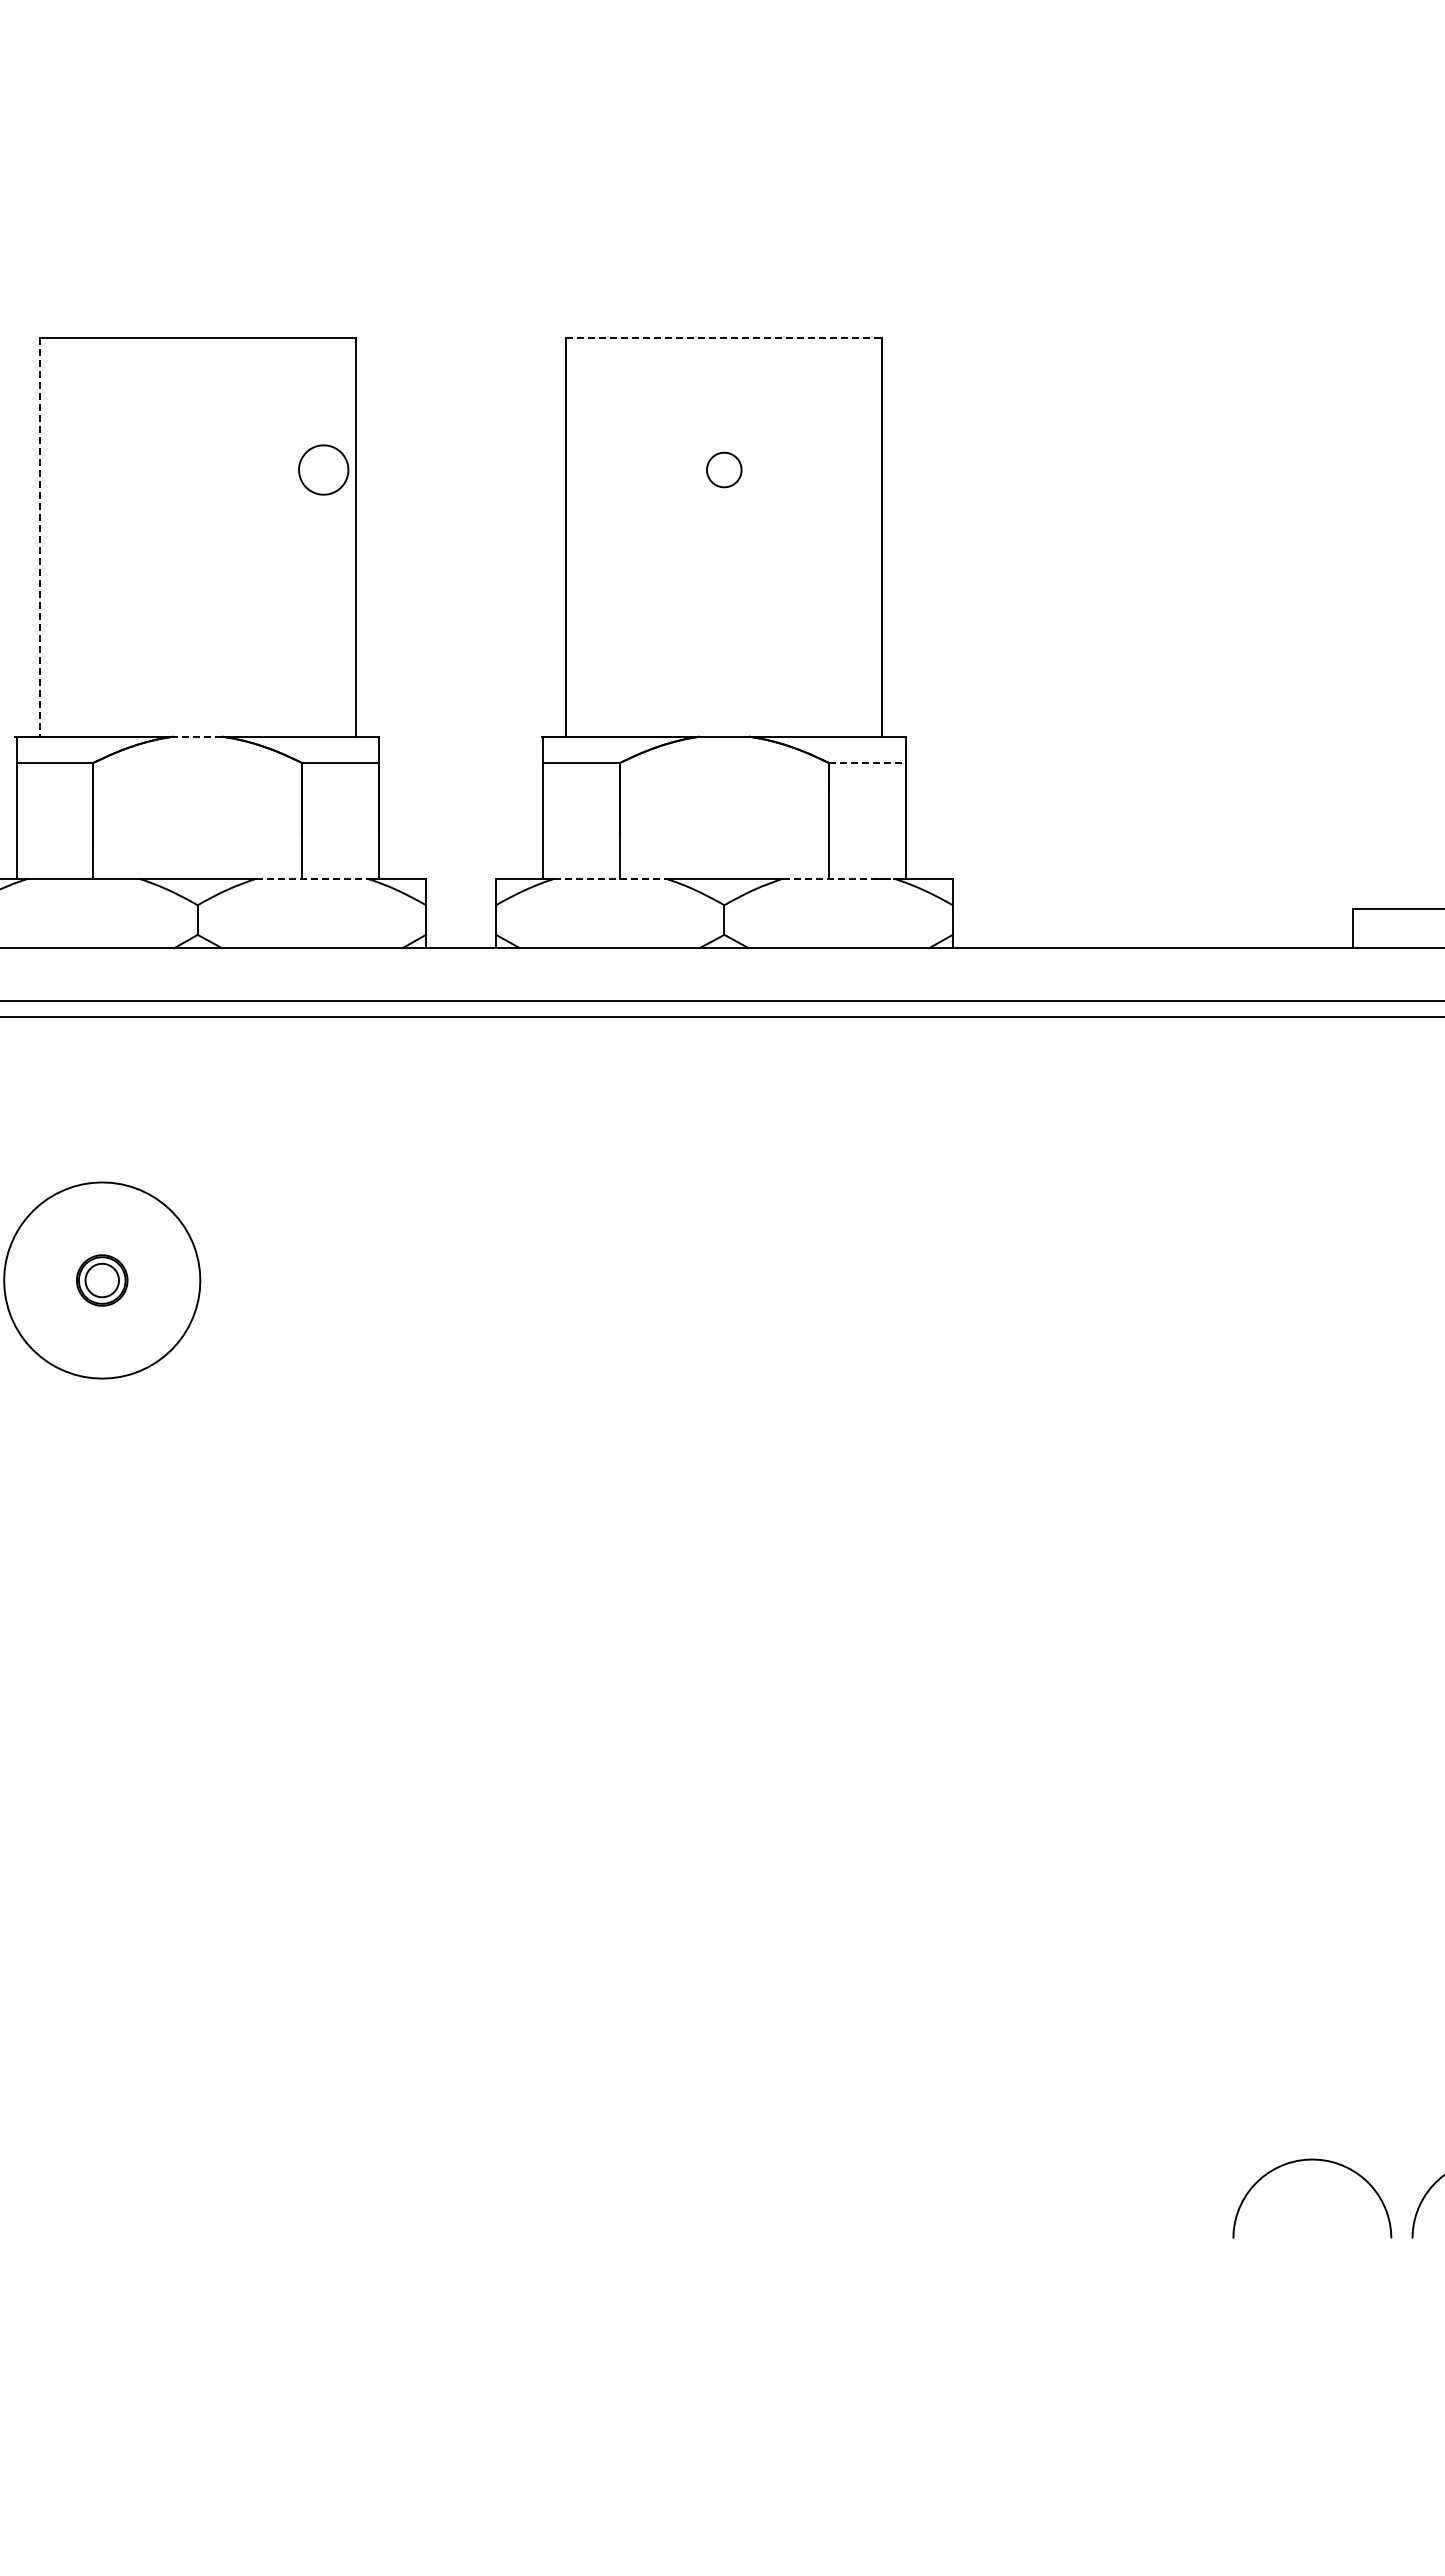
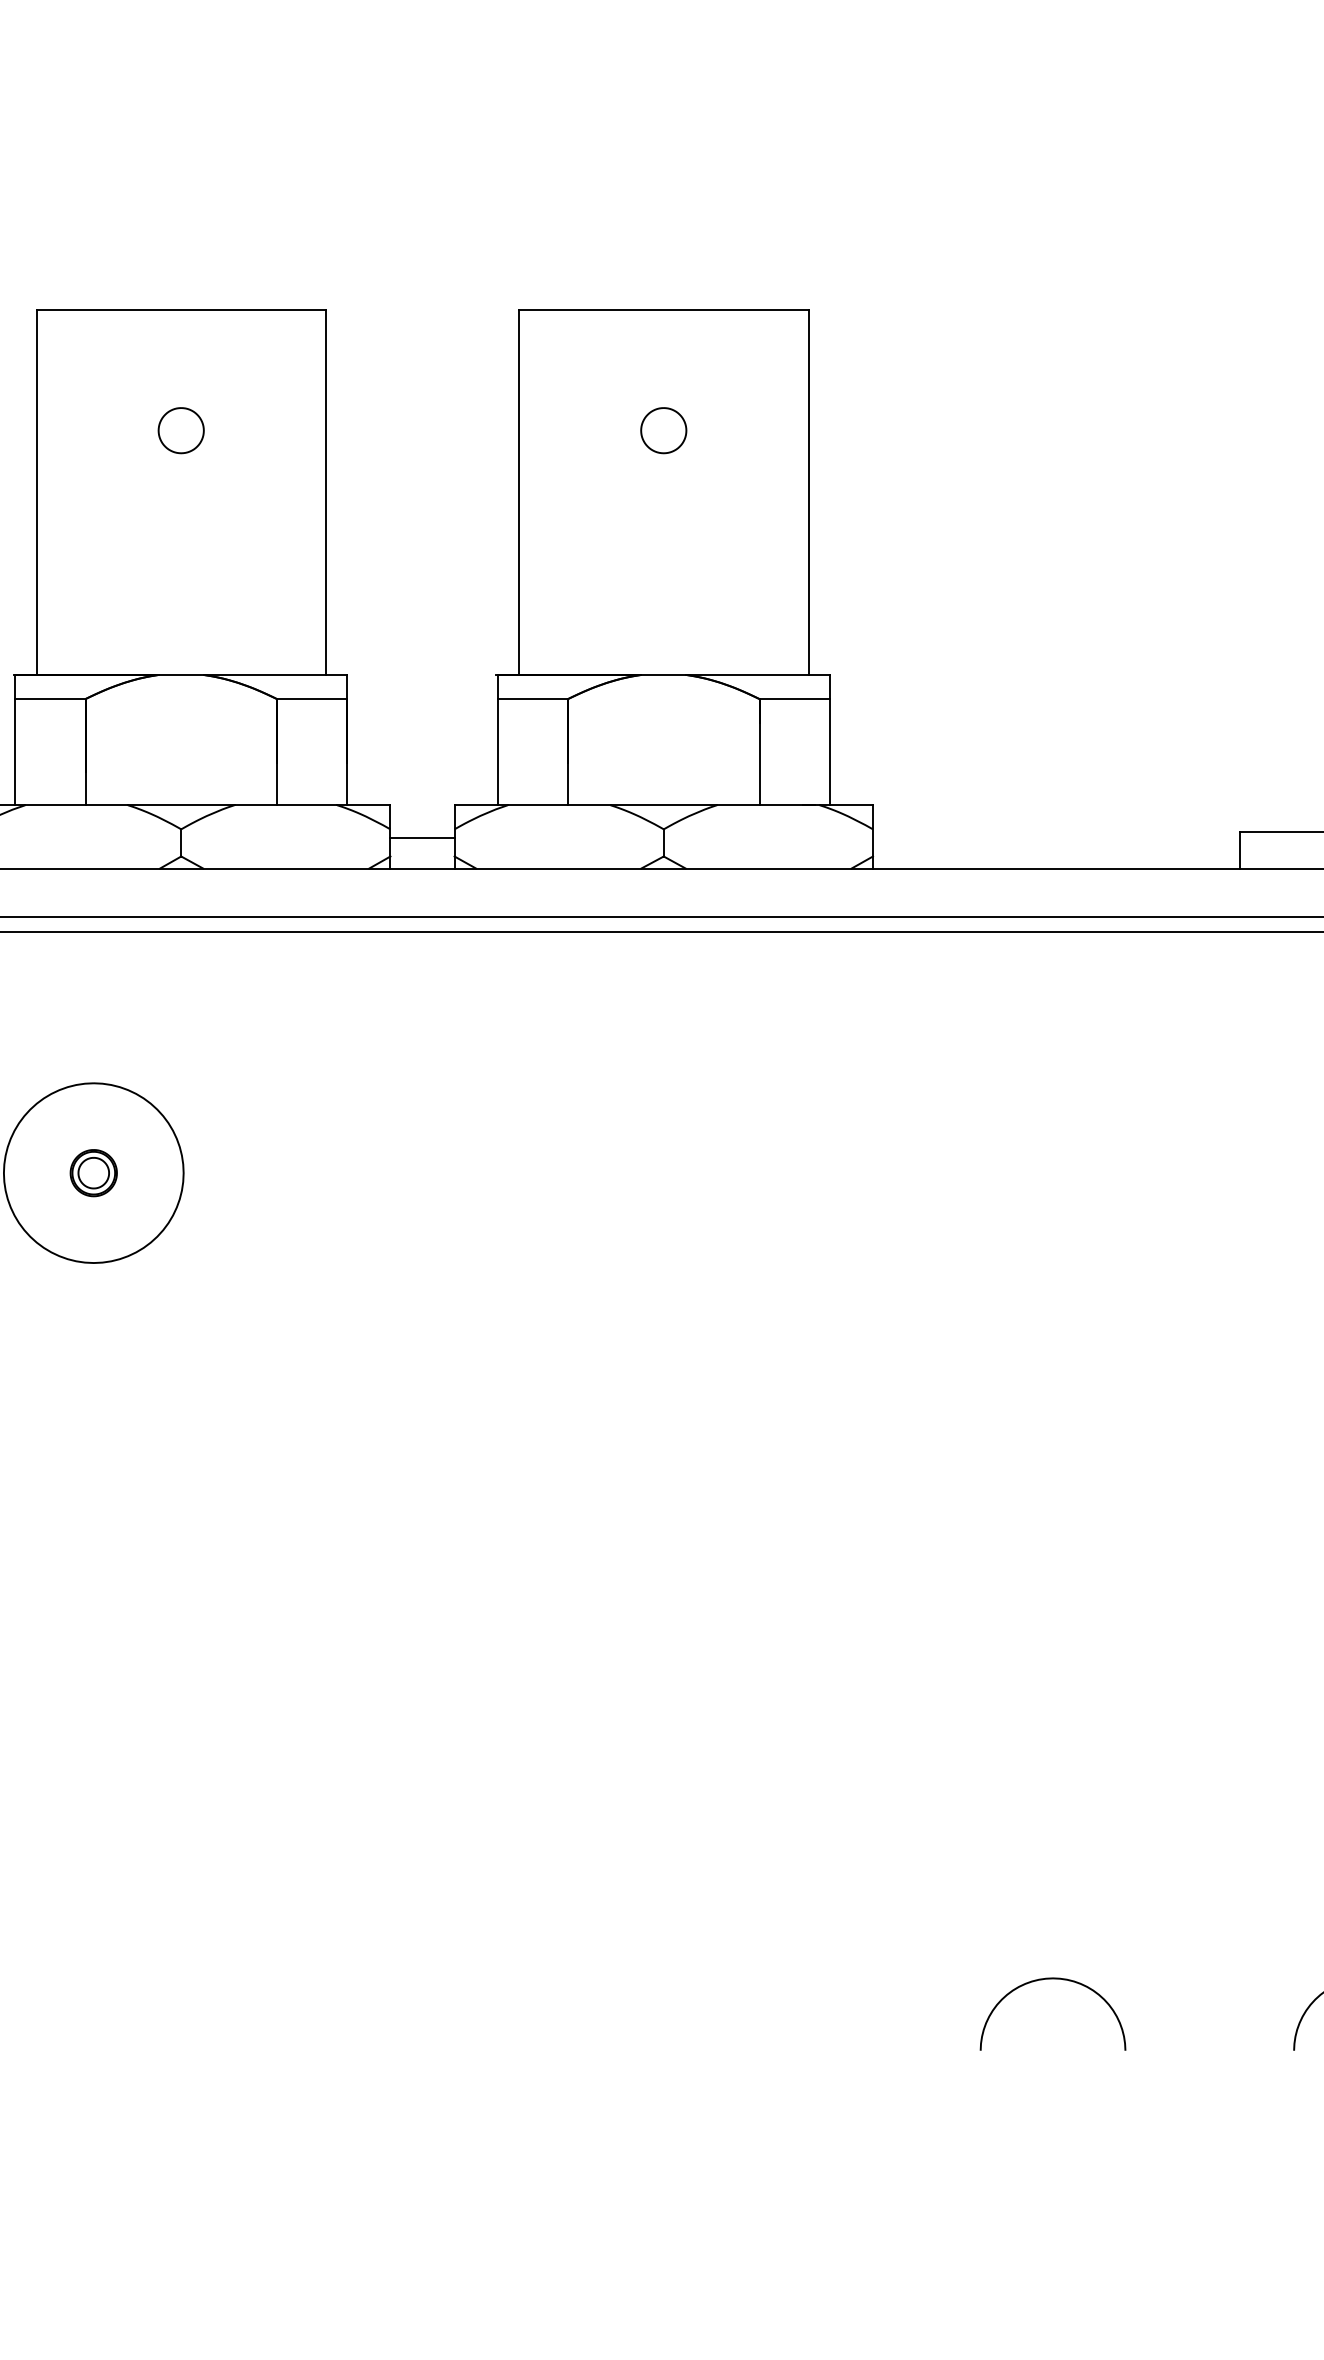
line: (724, 338) -> (663, 310), dashed -> solid
part: (323, 469) -> (181, 430), moved
part: (723, 469) -> (662, 430), size x1.43
line: (39, 538) -> (36, 493), dashed -> solid
line: (197, 736) -> (181, 674), dashed -> solid
line: (867, 763) -> (794, 699), dashed -> solid
line: (312, 878) -> (286, 804), dashed -> solid
line: (610, 878) -> (559, 804), dashed -> solid
line: (839, 878) -> (769, 804), dashed -> solid
line: (461, 915) -> (422, 838), added
curve: (1312, 2160) -> (1053, 1979), moved

